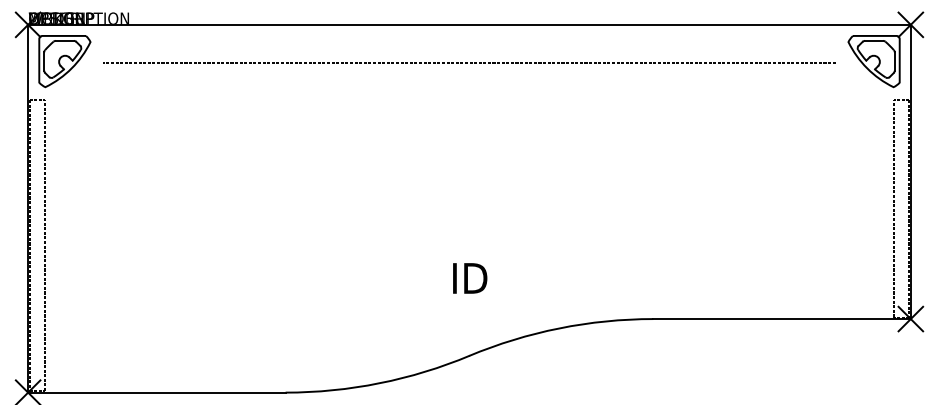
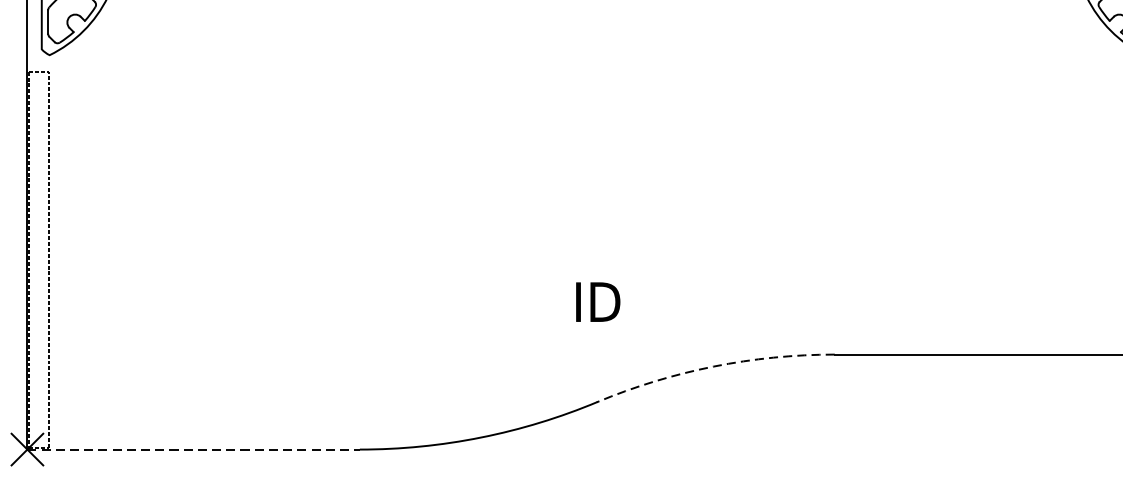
line: (469, 63) -> (597, 24), removed
arc: (559, 328) -> (713, 366), solid -> dashed
line: (156, 392) -> (193, 449), solid -> dashed

